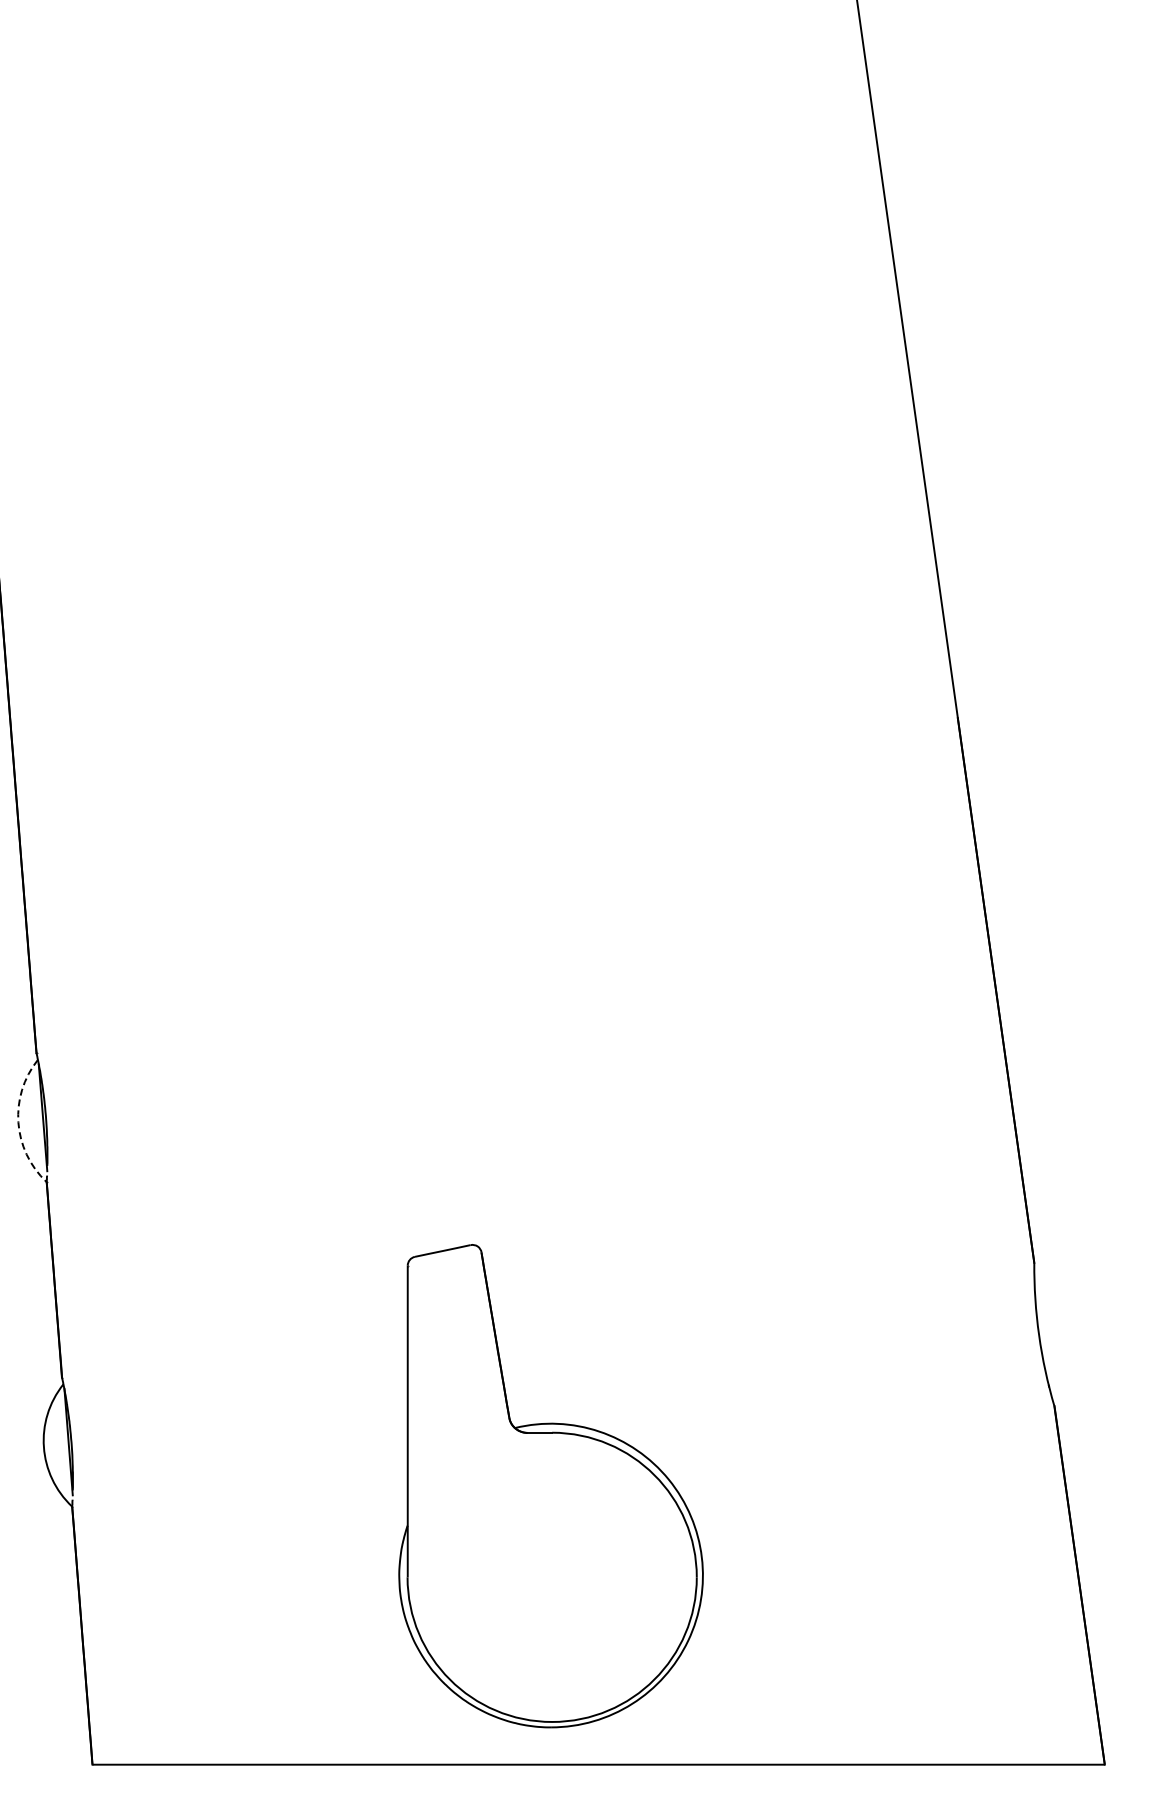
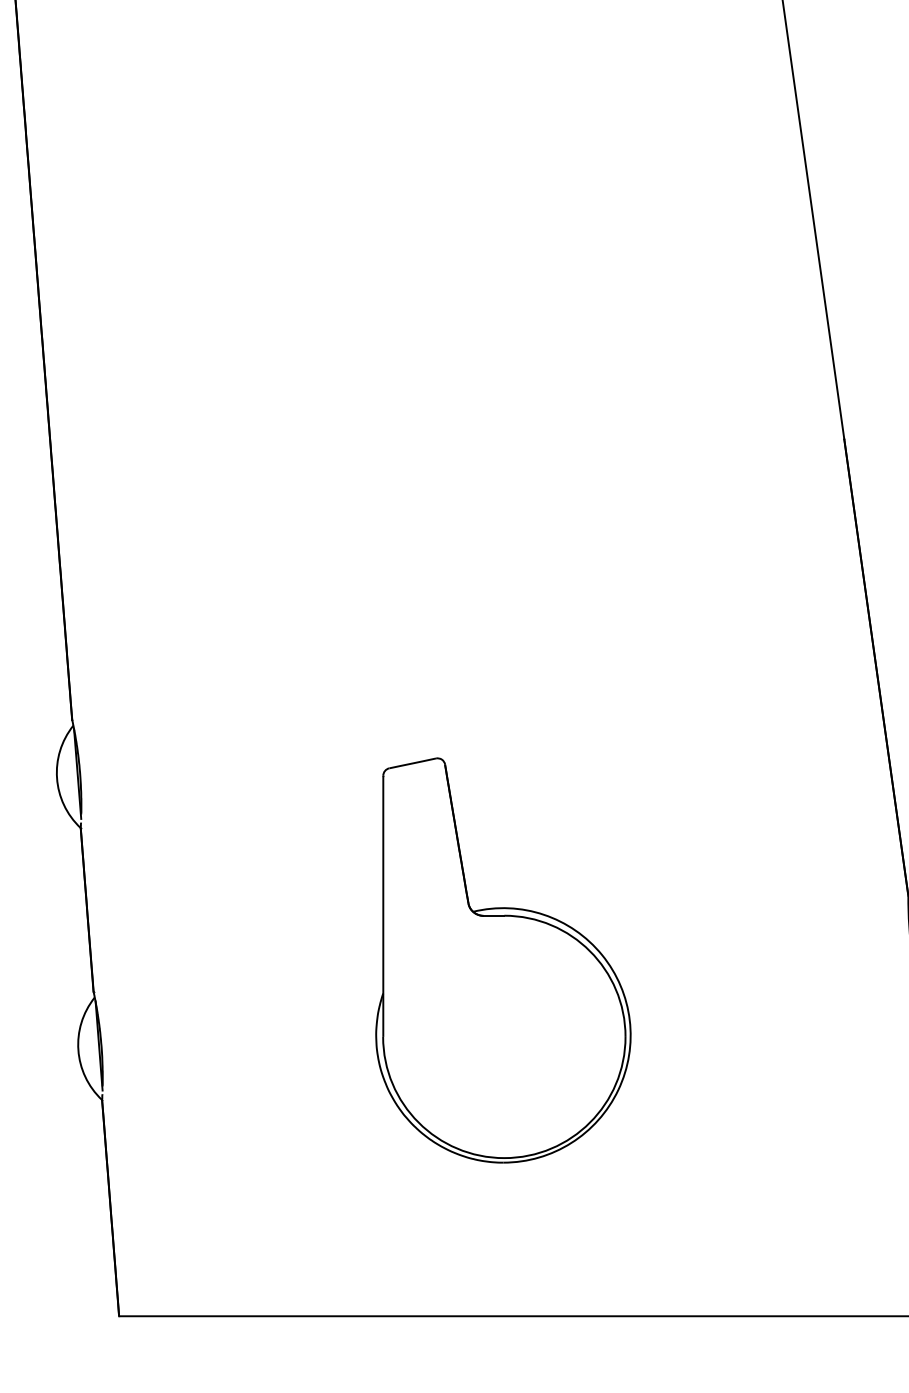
arc: (18, 1122) -> (57, 778), dashed -> solid
part: (550, 1486) -> (502, 960), moved

